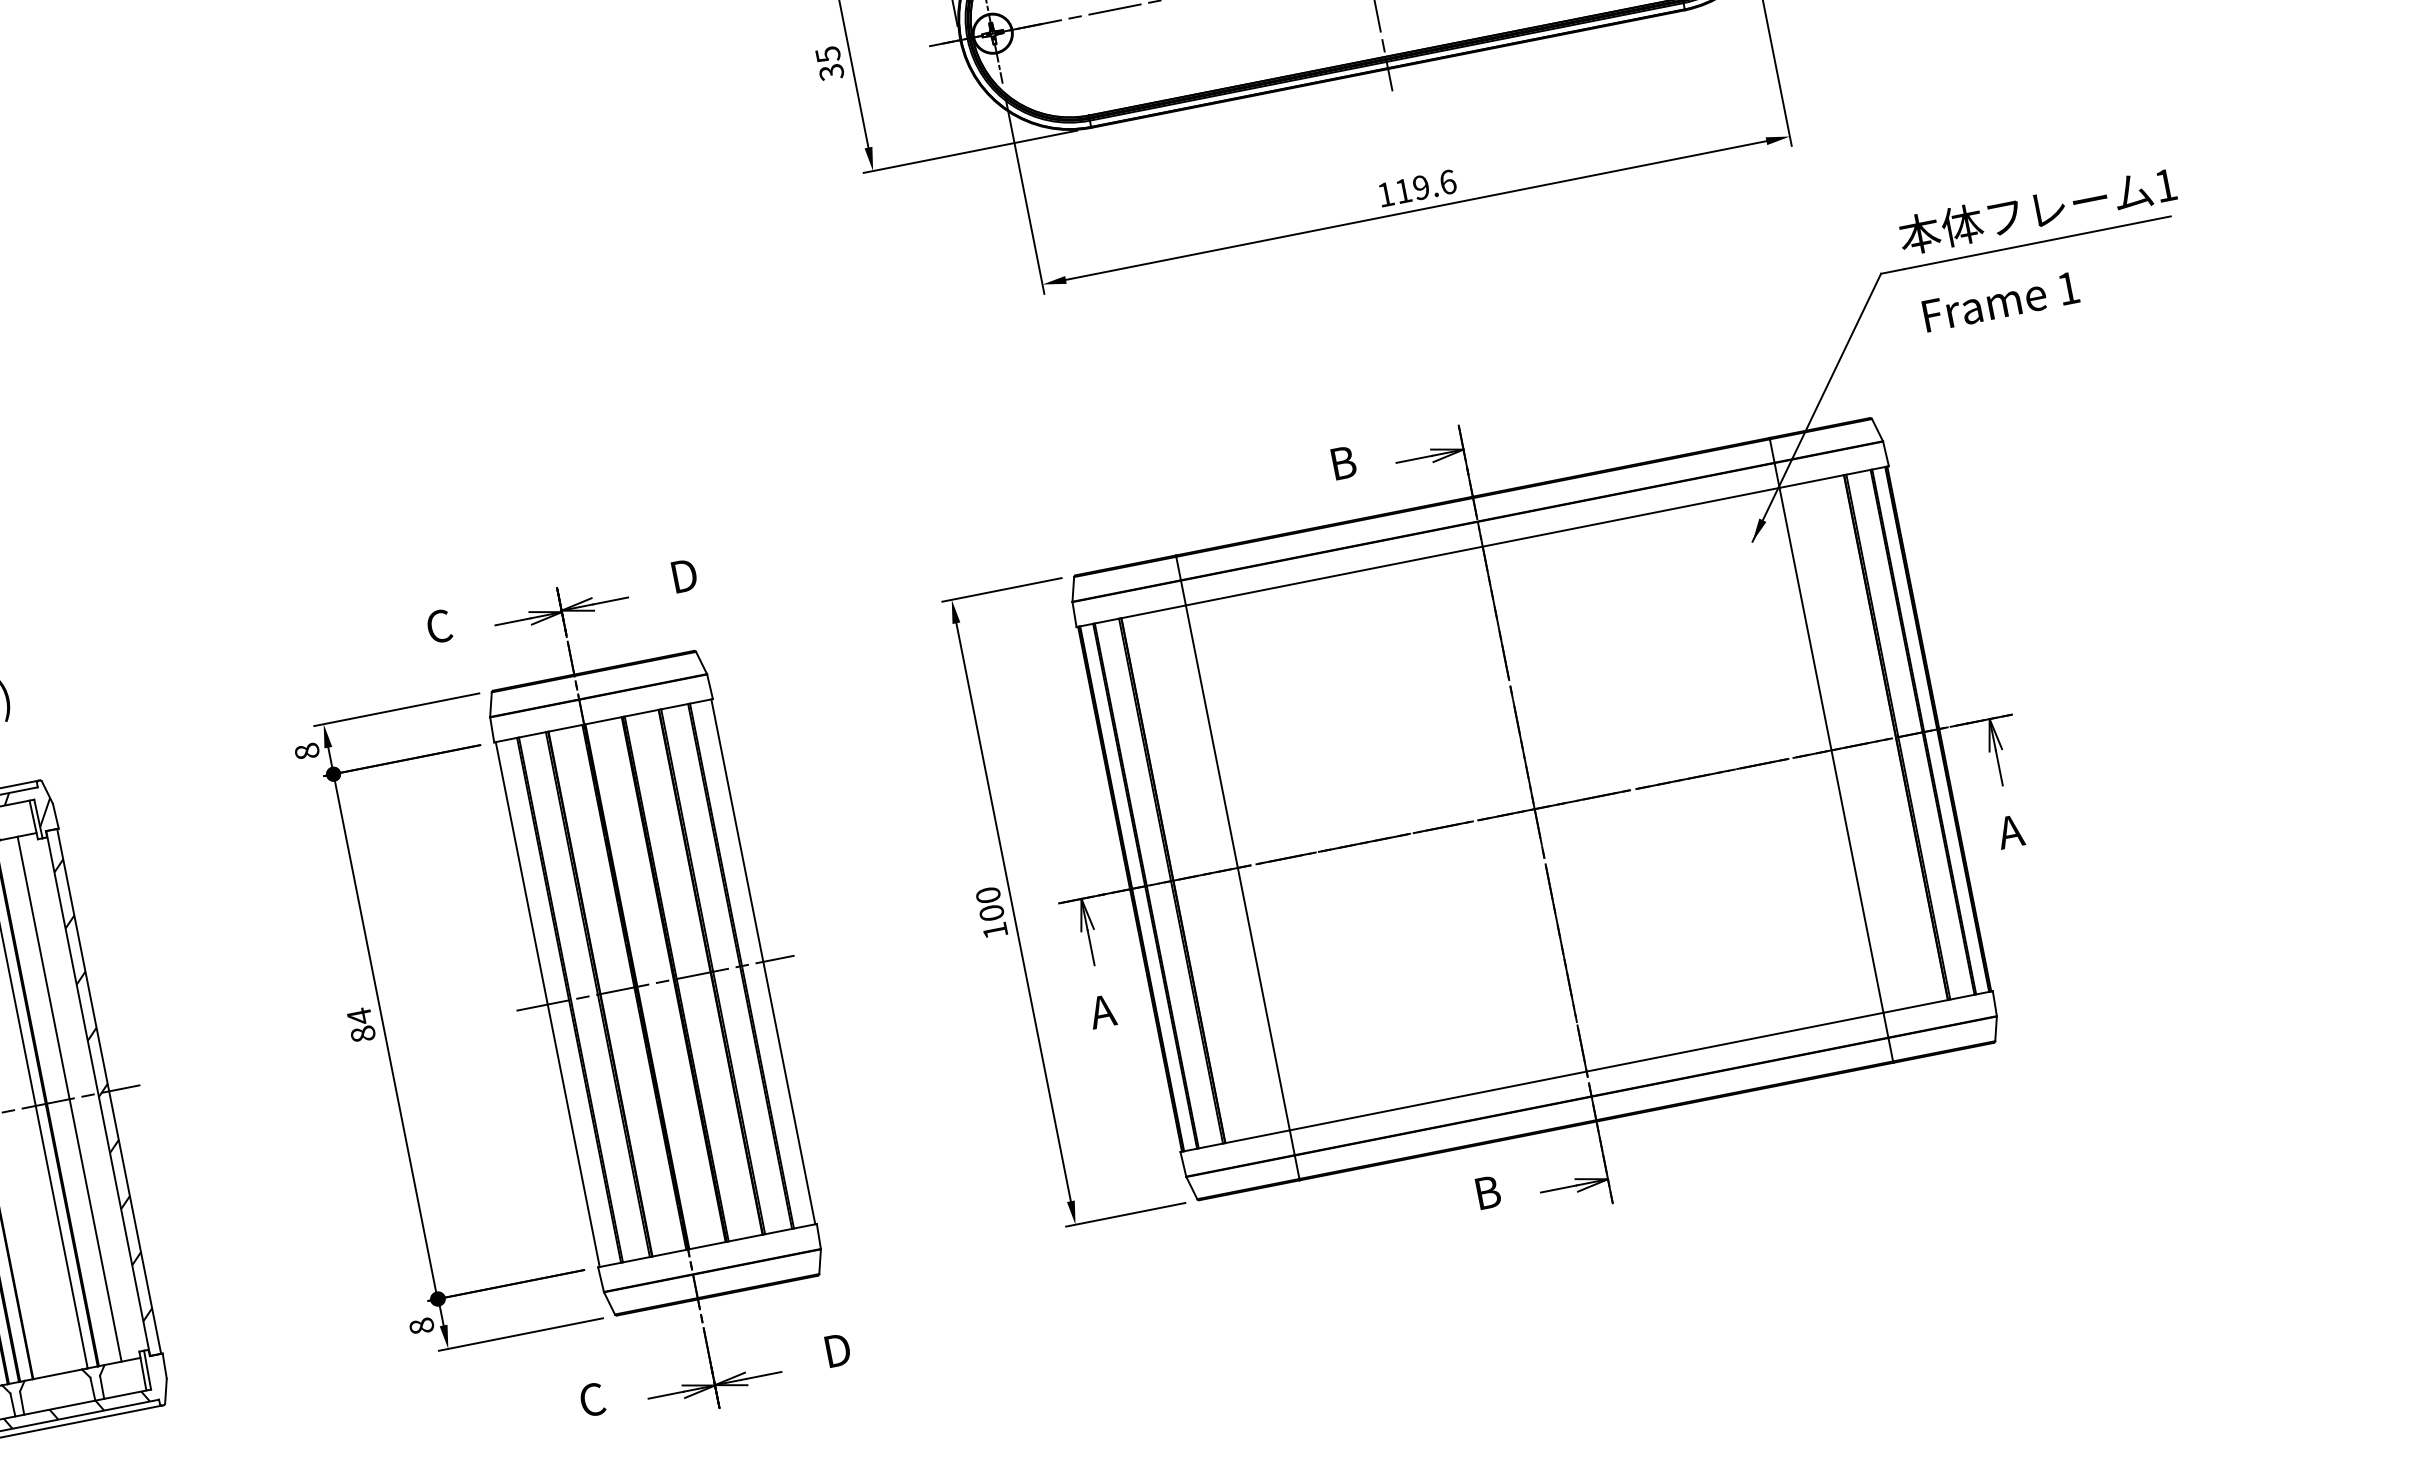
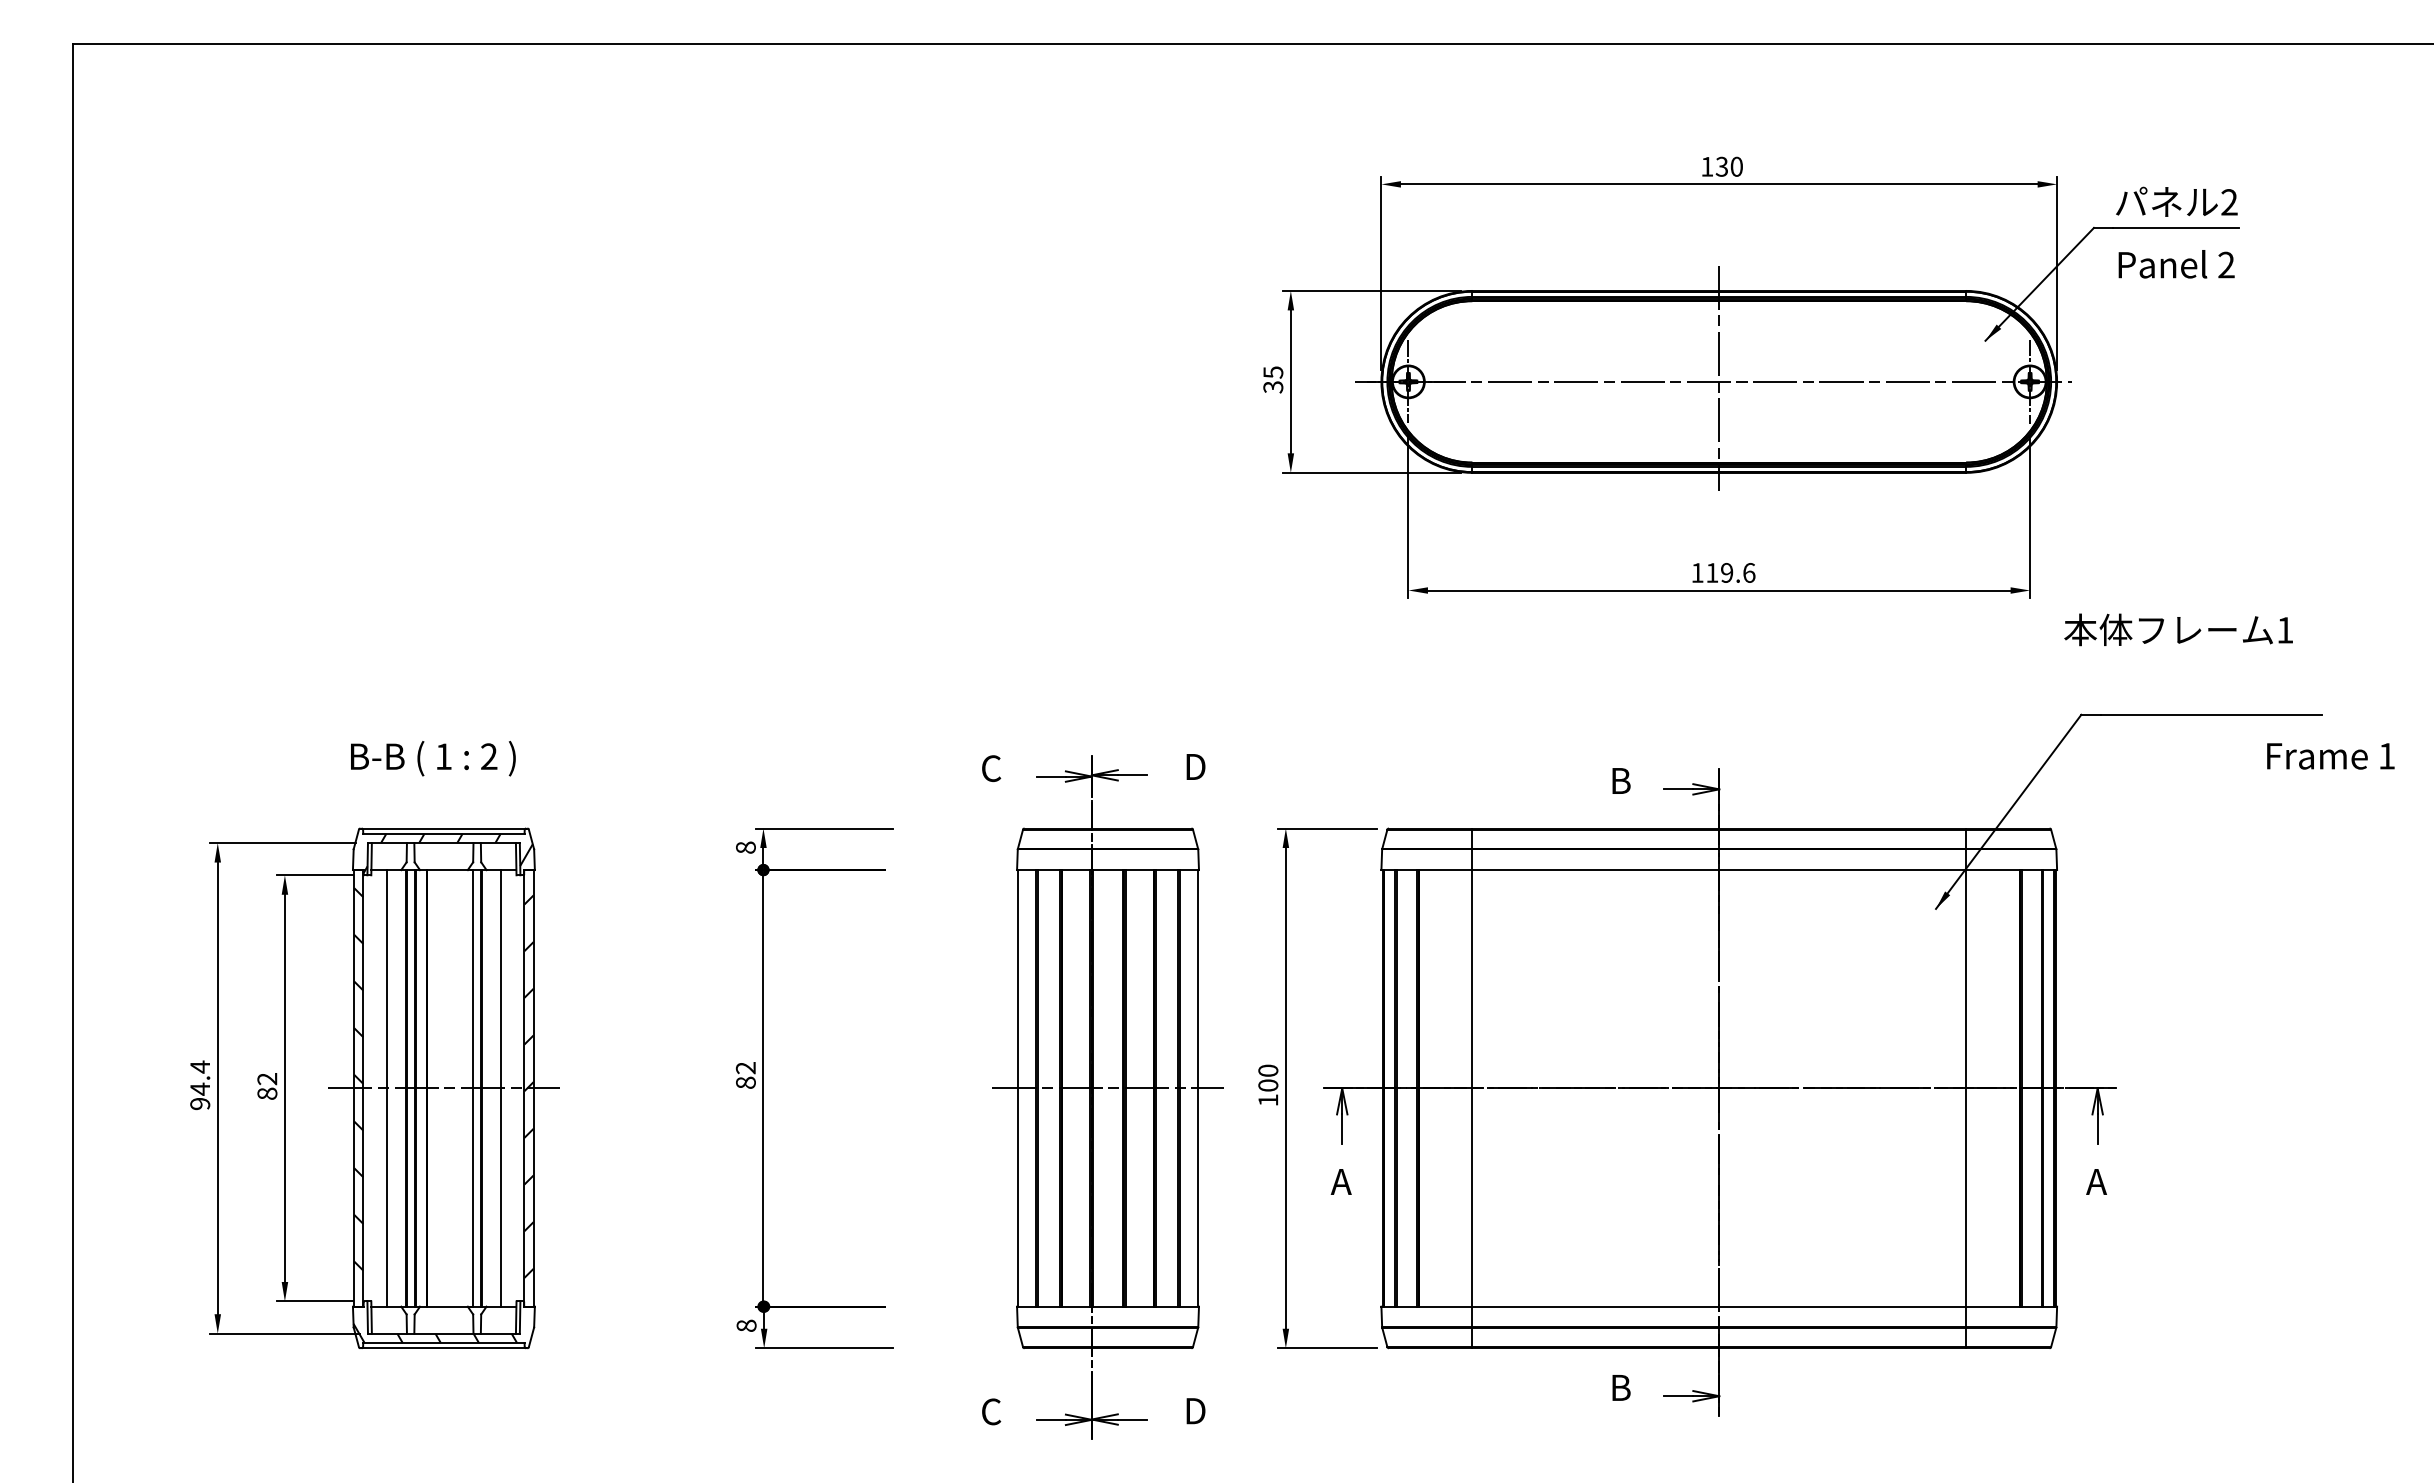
text: (2037, 209) -> (2178, 629), moved
text: (2000, 302) -> (2330, 756), moved
part: (650, 994) -> (1102, 1096), moved
text: (358, 1015) -> (745, 1067), 84 -> 82

